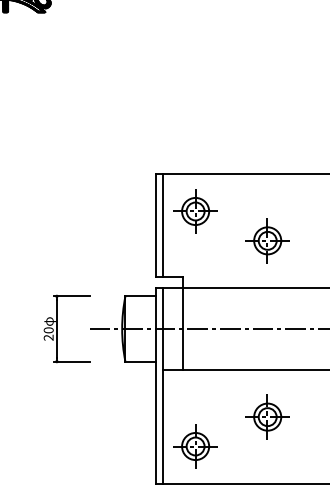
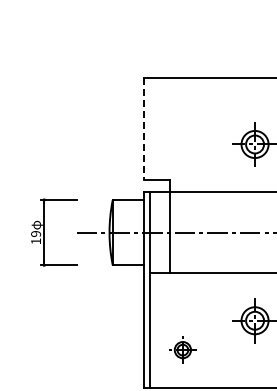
part: (195, 211) -> (182, 115), removed
line: (162, 224) -> (149, 128), removed
line: (156, 225) -> (143, 129), solid -> dashed
text: (48, 333) -> (35, 237), 20 -> 19
part: (195, 446) -> (182, 350), size x0.6

